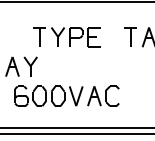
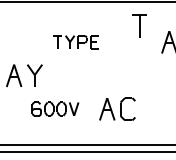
part: (130, 36) -> (139, 25), moved
part: (67, 37) -> (76, 42), size x0.6
part: (48, 95) -> (55, 108), size x0.6

